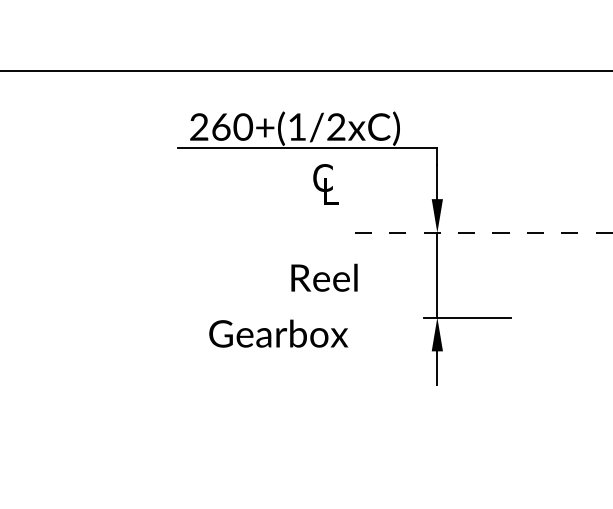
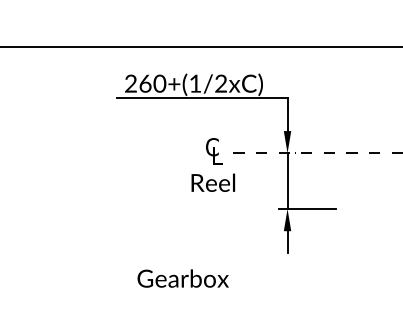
text: (326, 184) -> (214, 151), moved
text: (277, 333) -> (182, 278), moved

